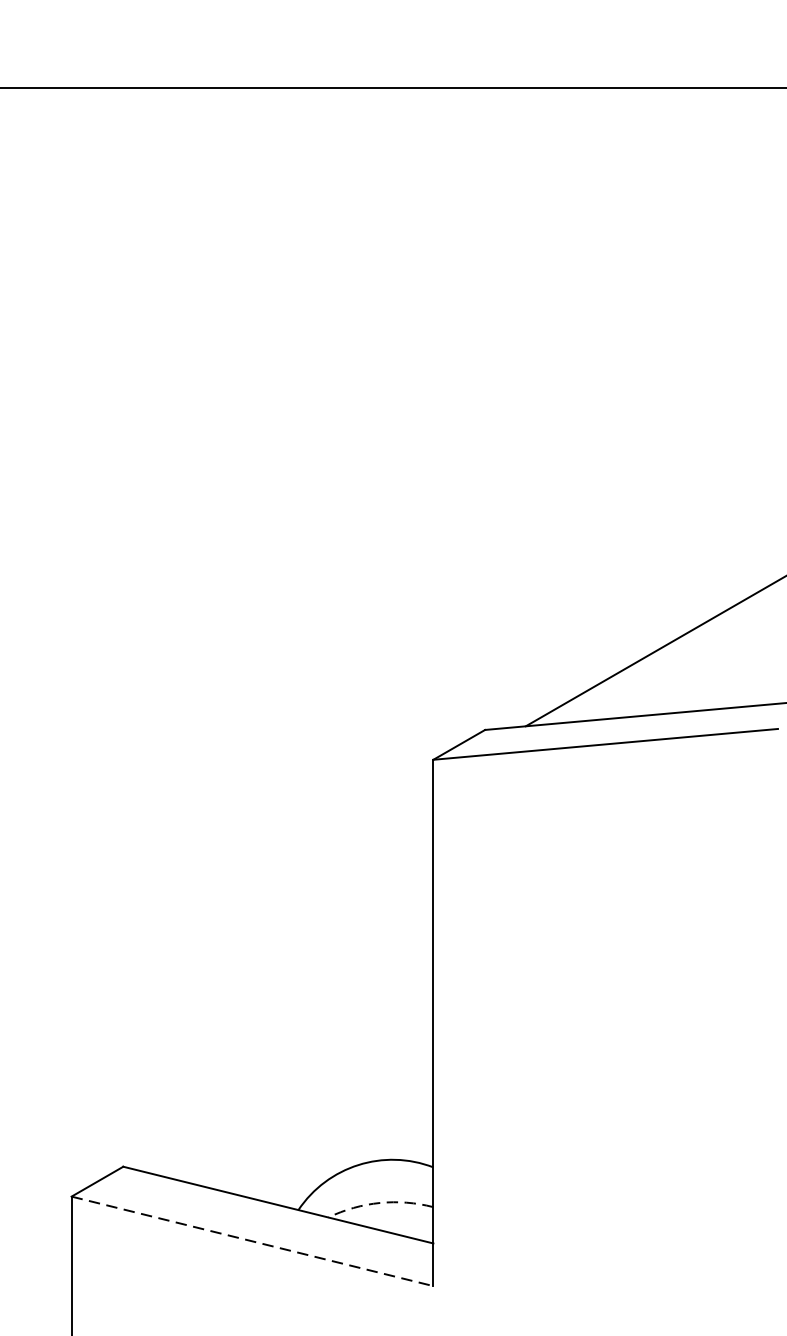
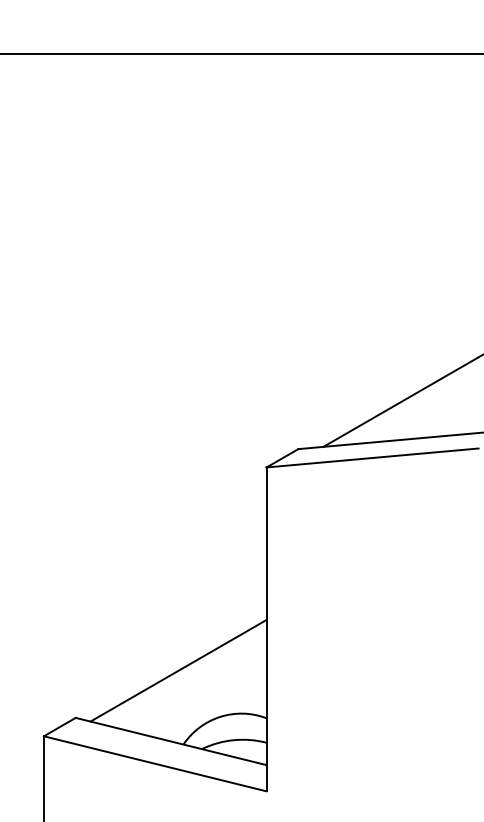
line: (290, 1089) -> (178, 670), added
arc: (379, 1203) -> (233, 740), dashed -> solid
line: (252, 1240) -> (155, 763), dashed -> solid

